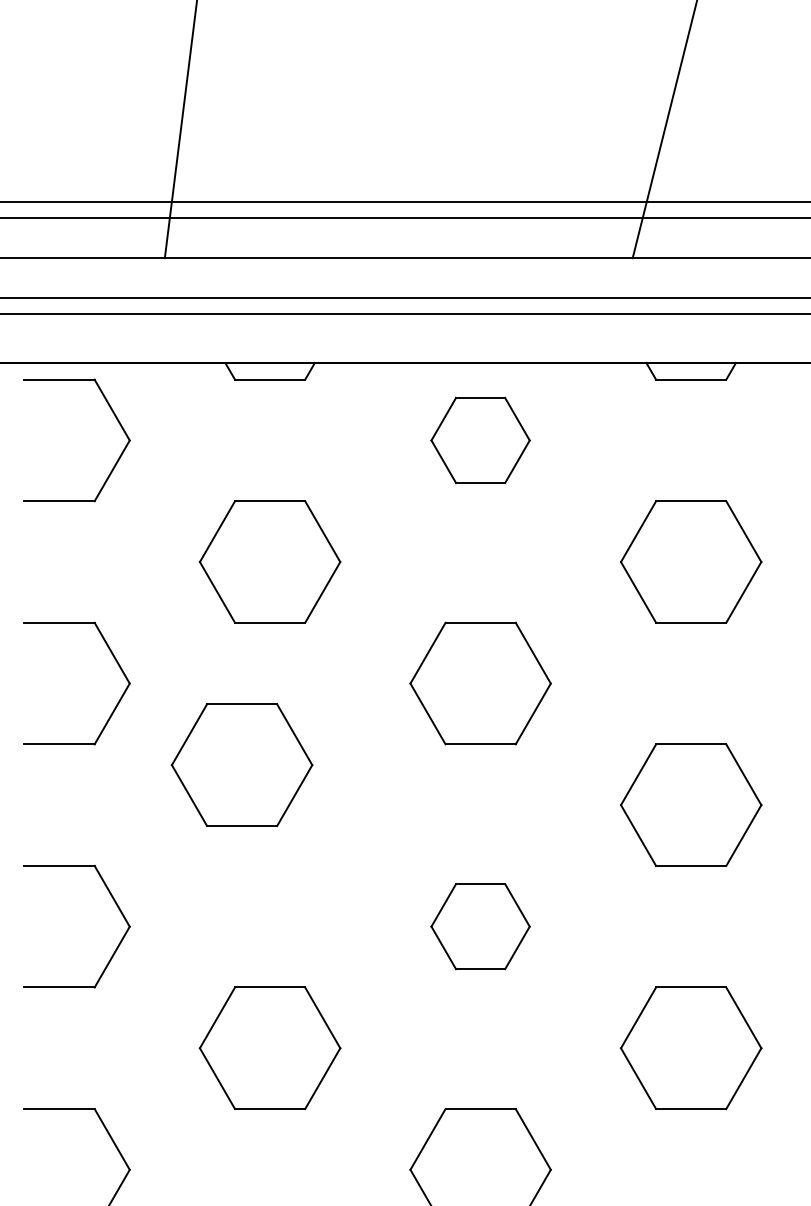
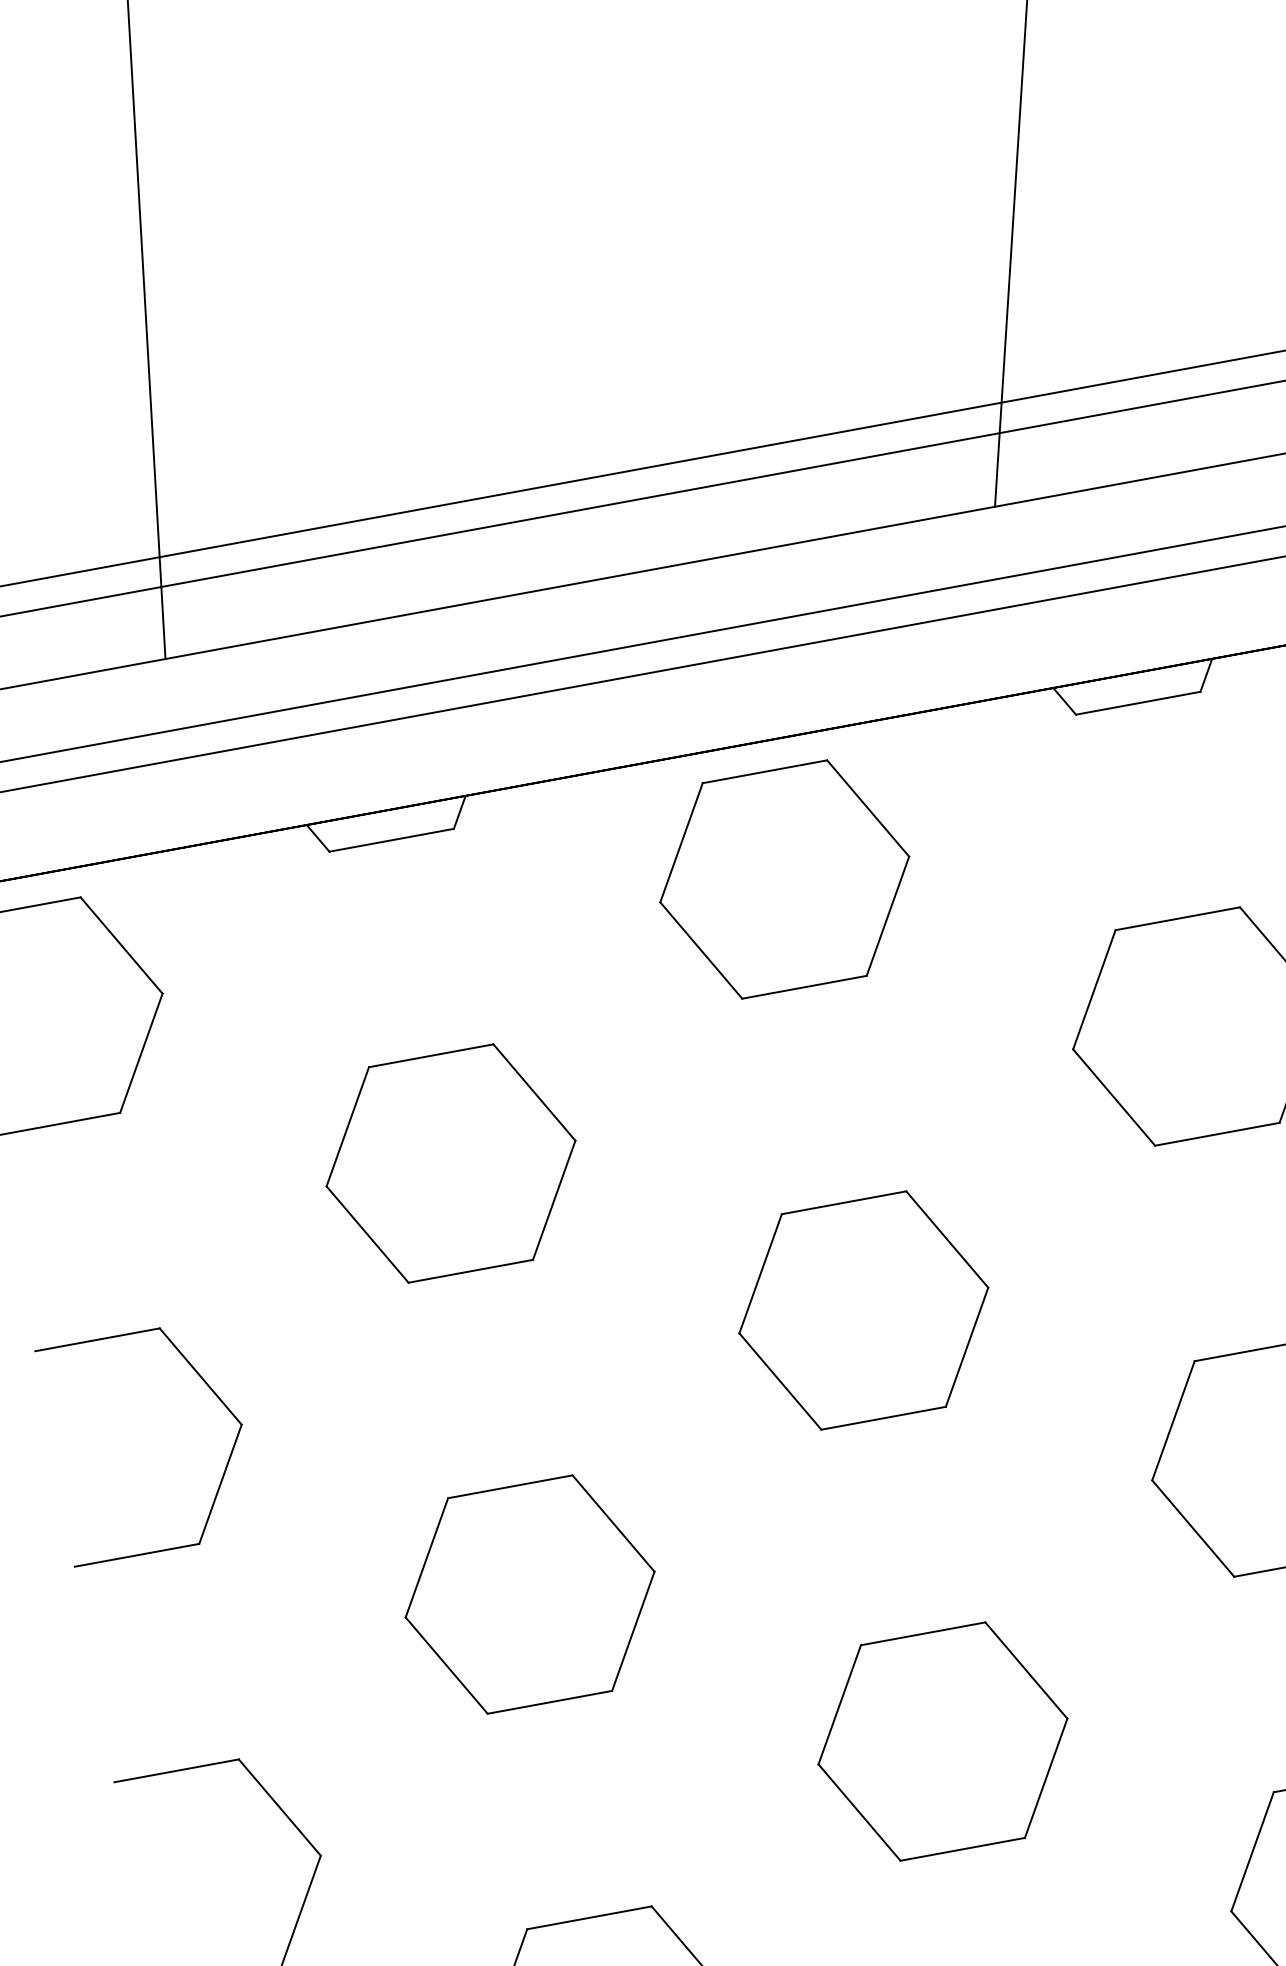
part: (480, 440) -> (784, 879), size x1.43
part: (241, 764) -> (528, 1593), moved
part: (480, 926) -> (942, 1741), size x1.43

